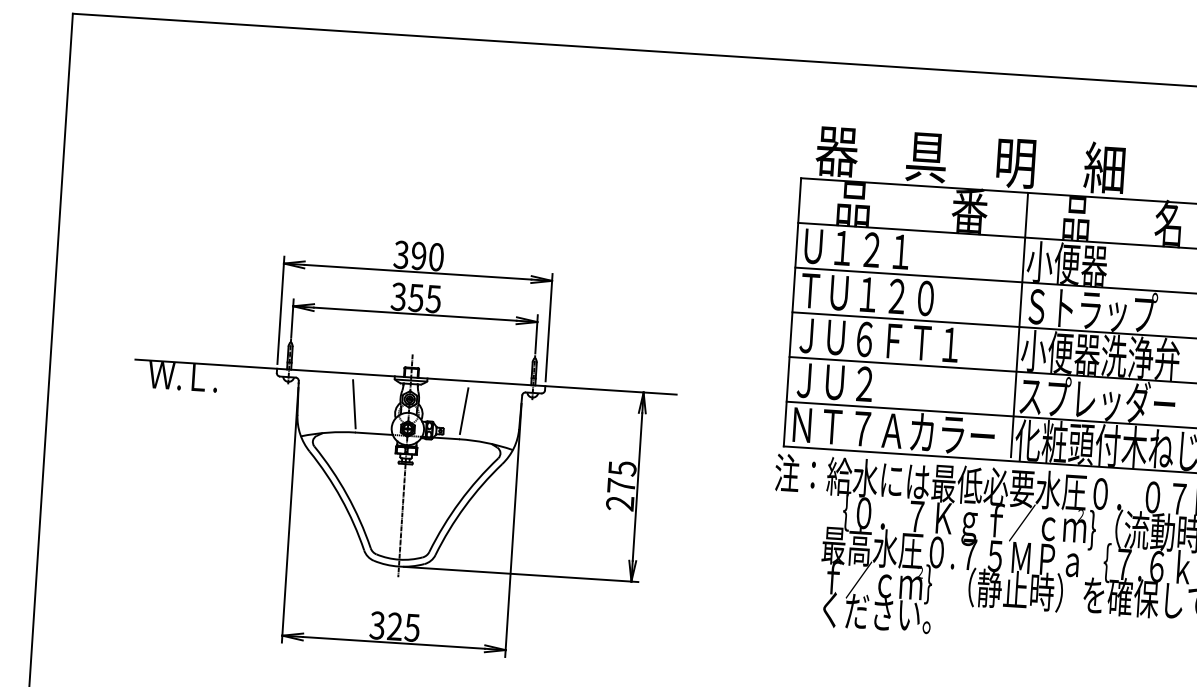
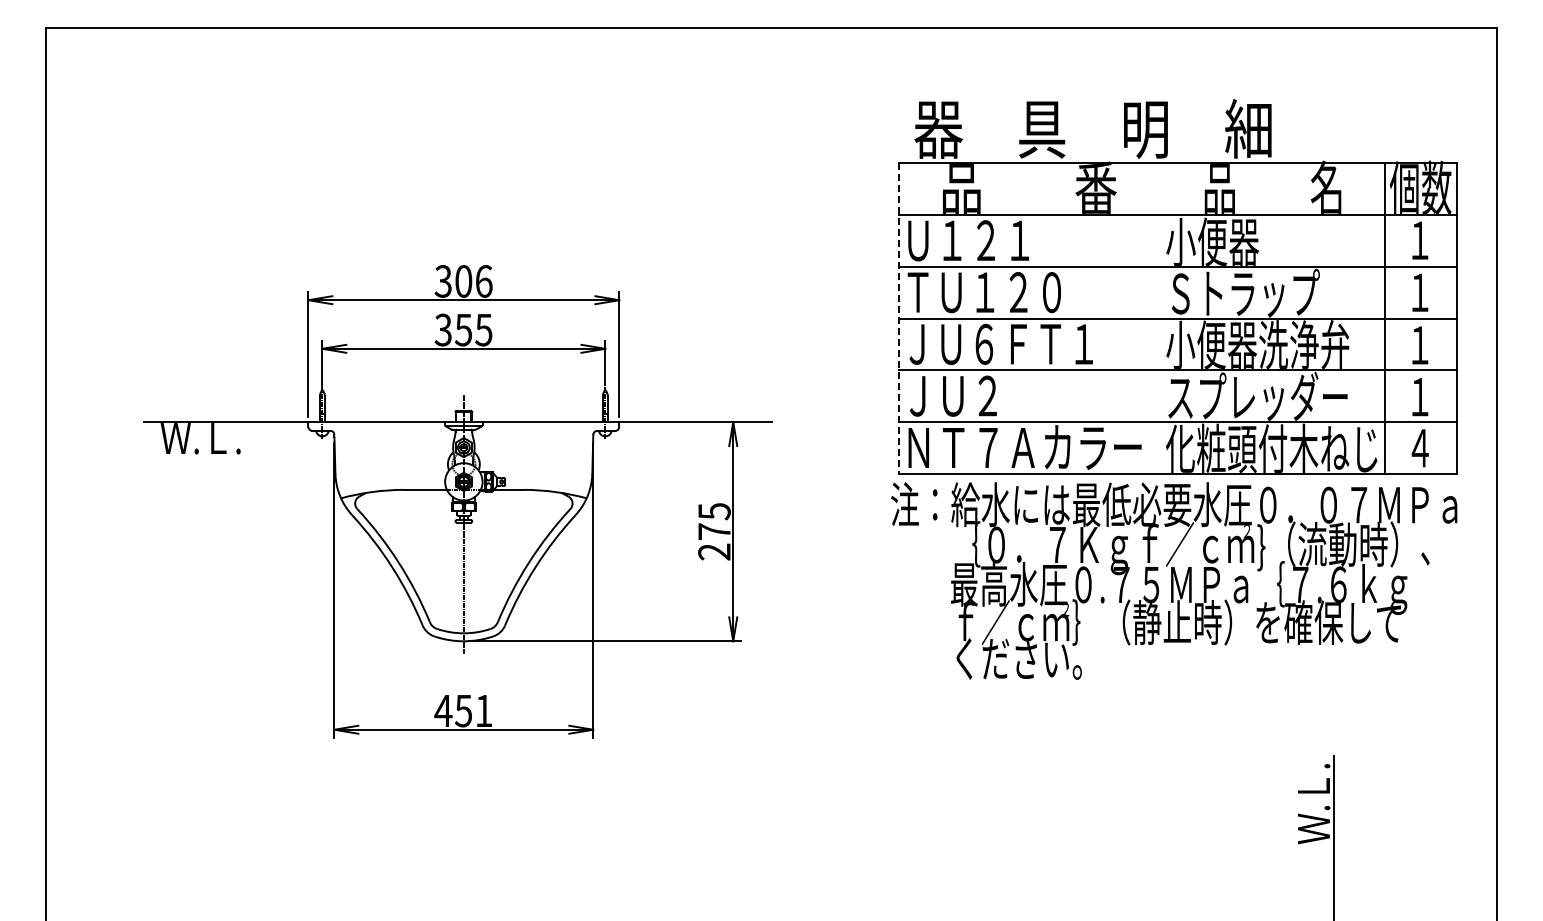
text: (427, 256) -> (473, 281), 390 -> 306
line: (792, 313) -> (899, 319), solid -> dashed
line: (1019, 325) -> (1161, 316), removed
line: (354, 403) -> (400, 456), removed
line: (464, 410) -> (527, 456), removed
text: (394, 626) -> (463, 710), 325 -> 451

